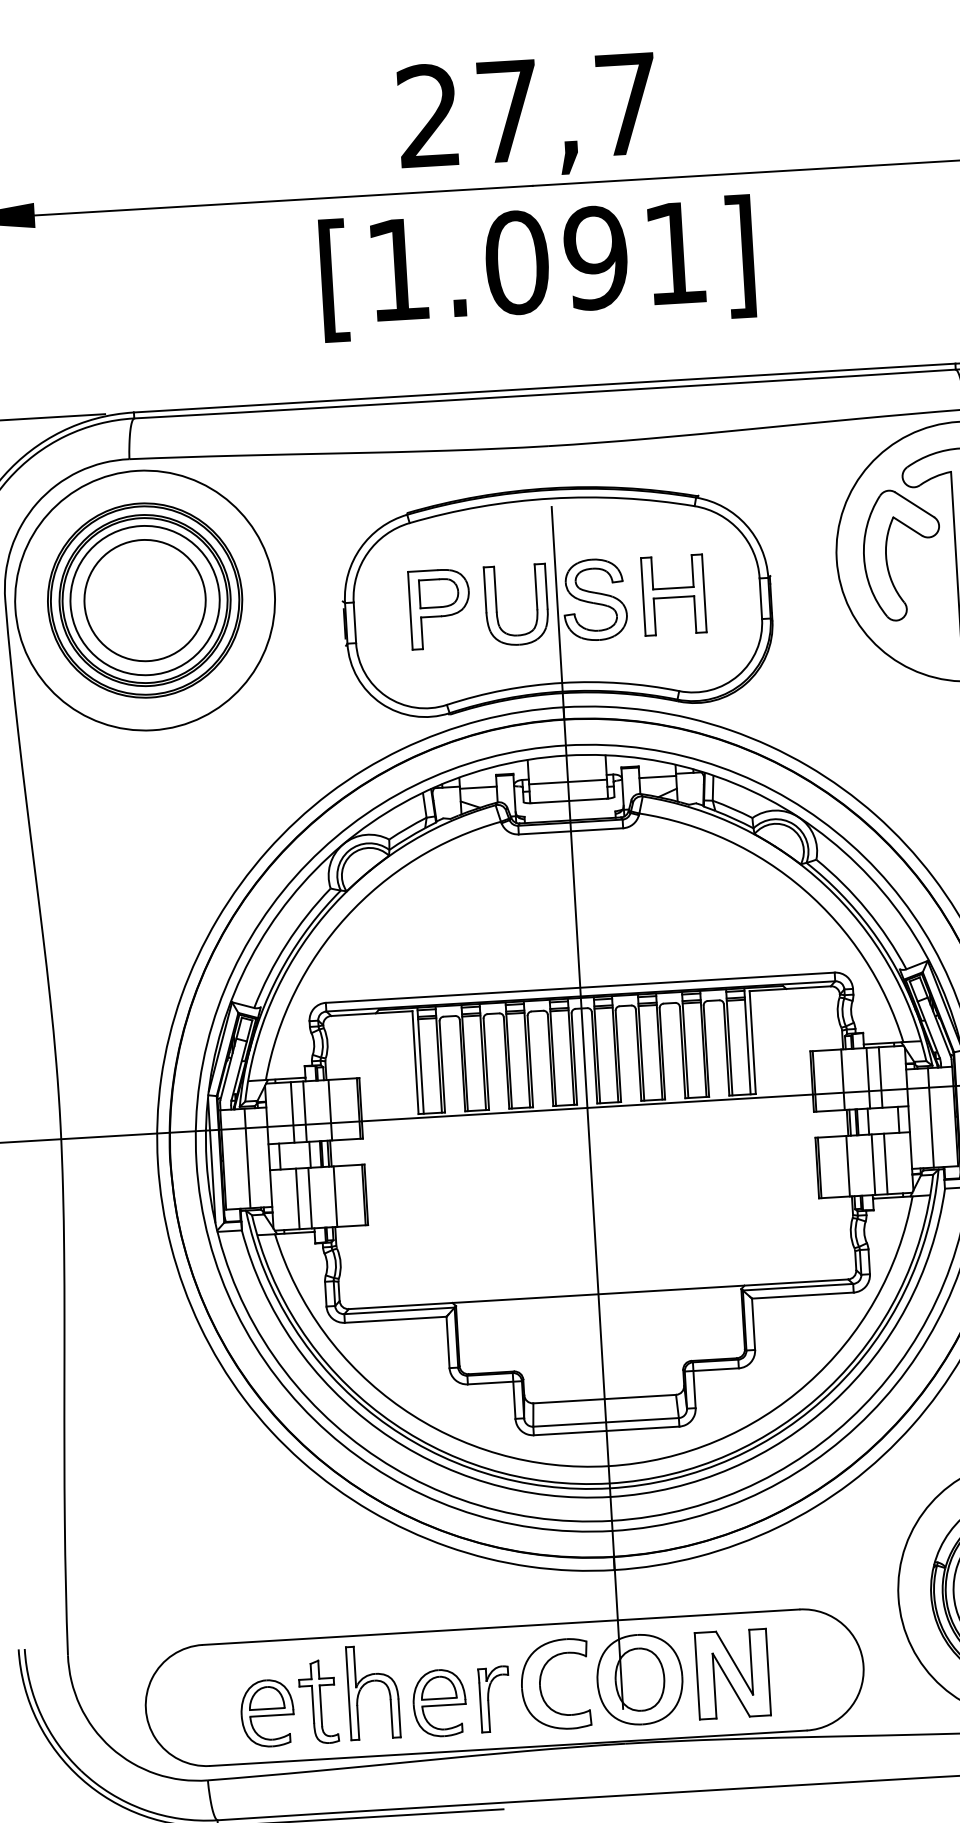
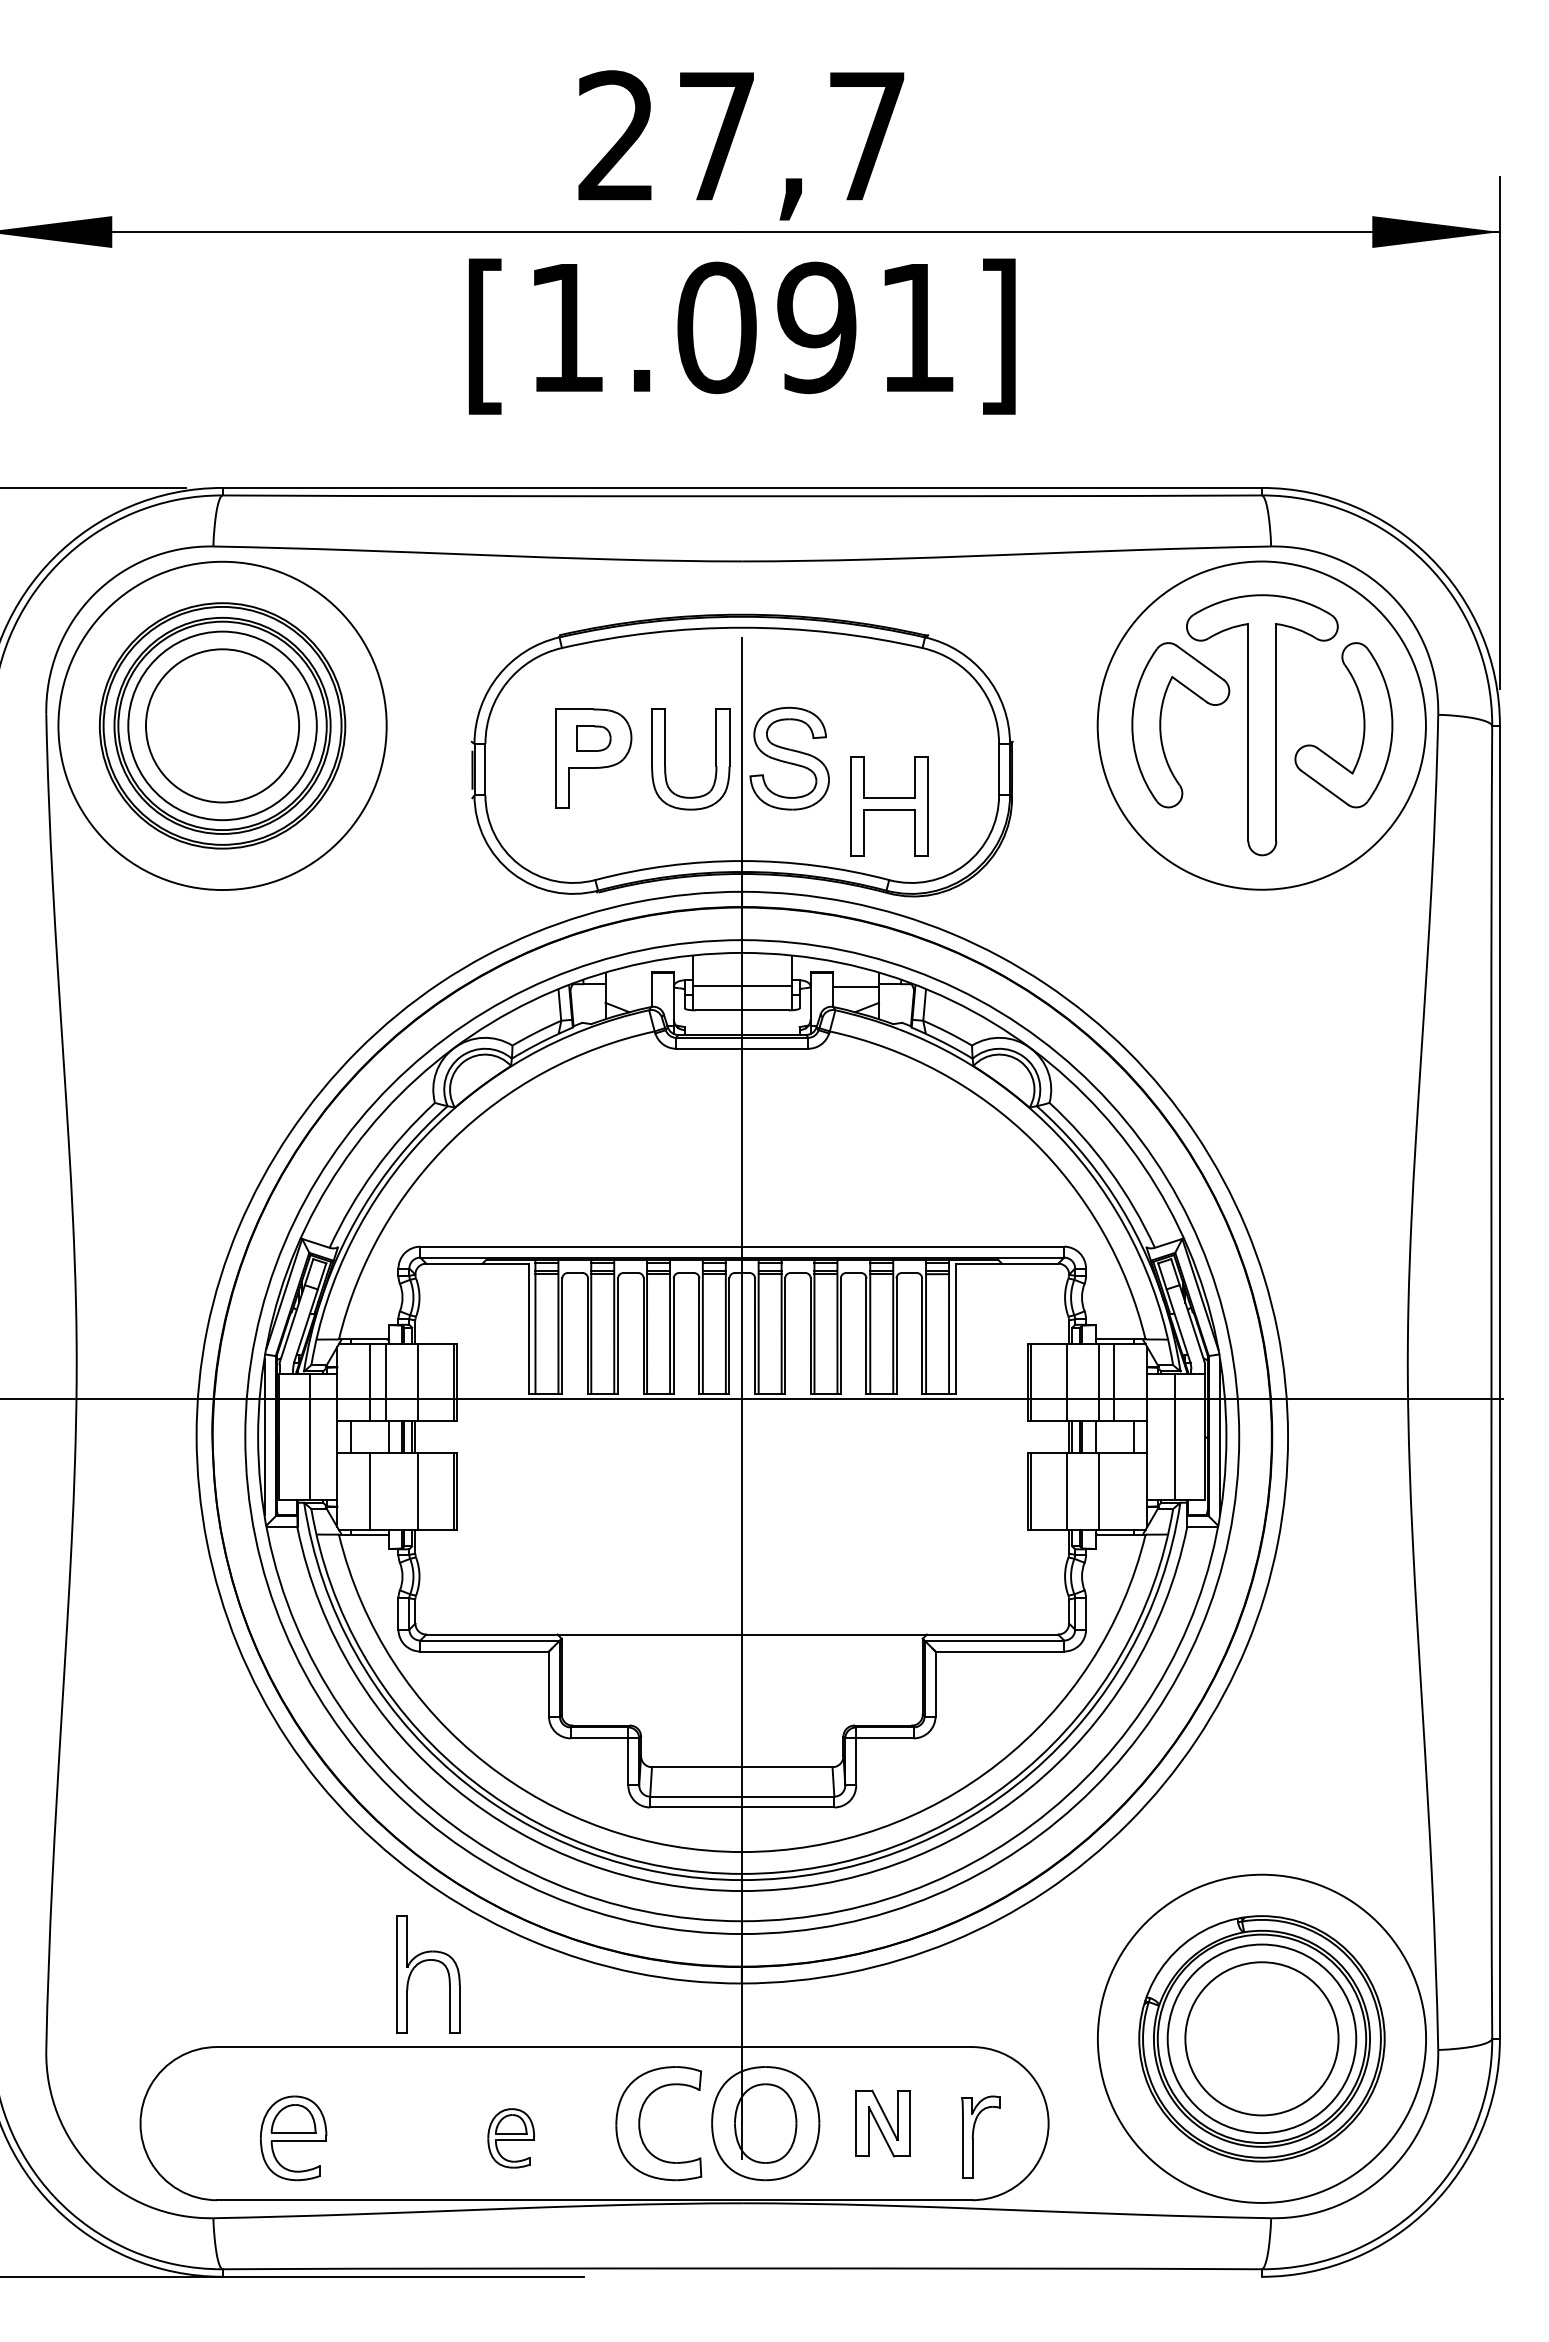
part: (438, 593) -> (593, 738), size x0.7
part: (673, 595) -> (889, 806), moved
line: (478, 787) -> (628, 986), removed
line: (885, 1163) -> (1114, 1491), removed
line: (309, 1197) -> (385, 1491), removed
part: (732, 1674) -> (882, 2123), size x0.6
part: (368, 1683) -> (423, 1962), moved
part: (488, 1698) -> (973, 2136), moved
part: (318, 1701) -> (358, 2127), removed
part: (438, 1703) -> (510, 2138), size x0.7

